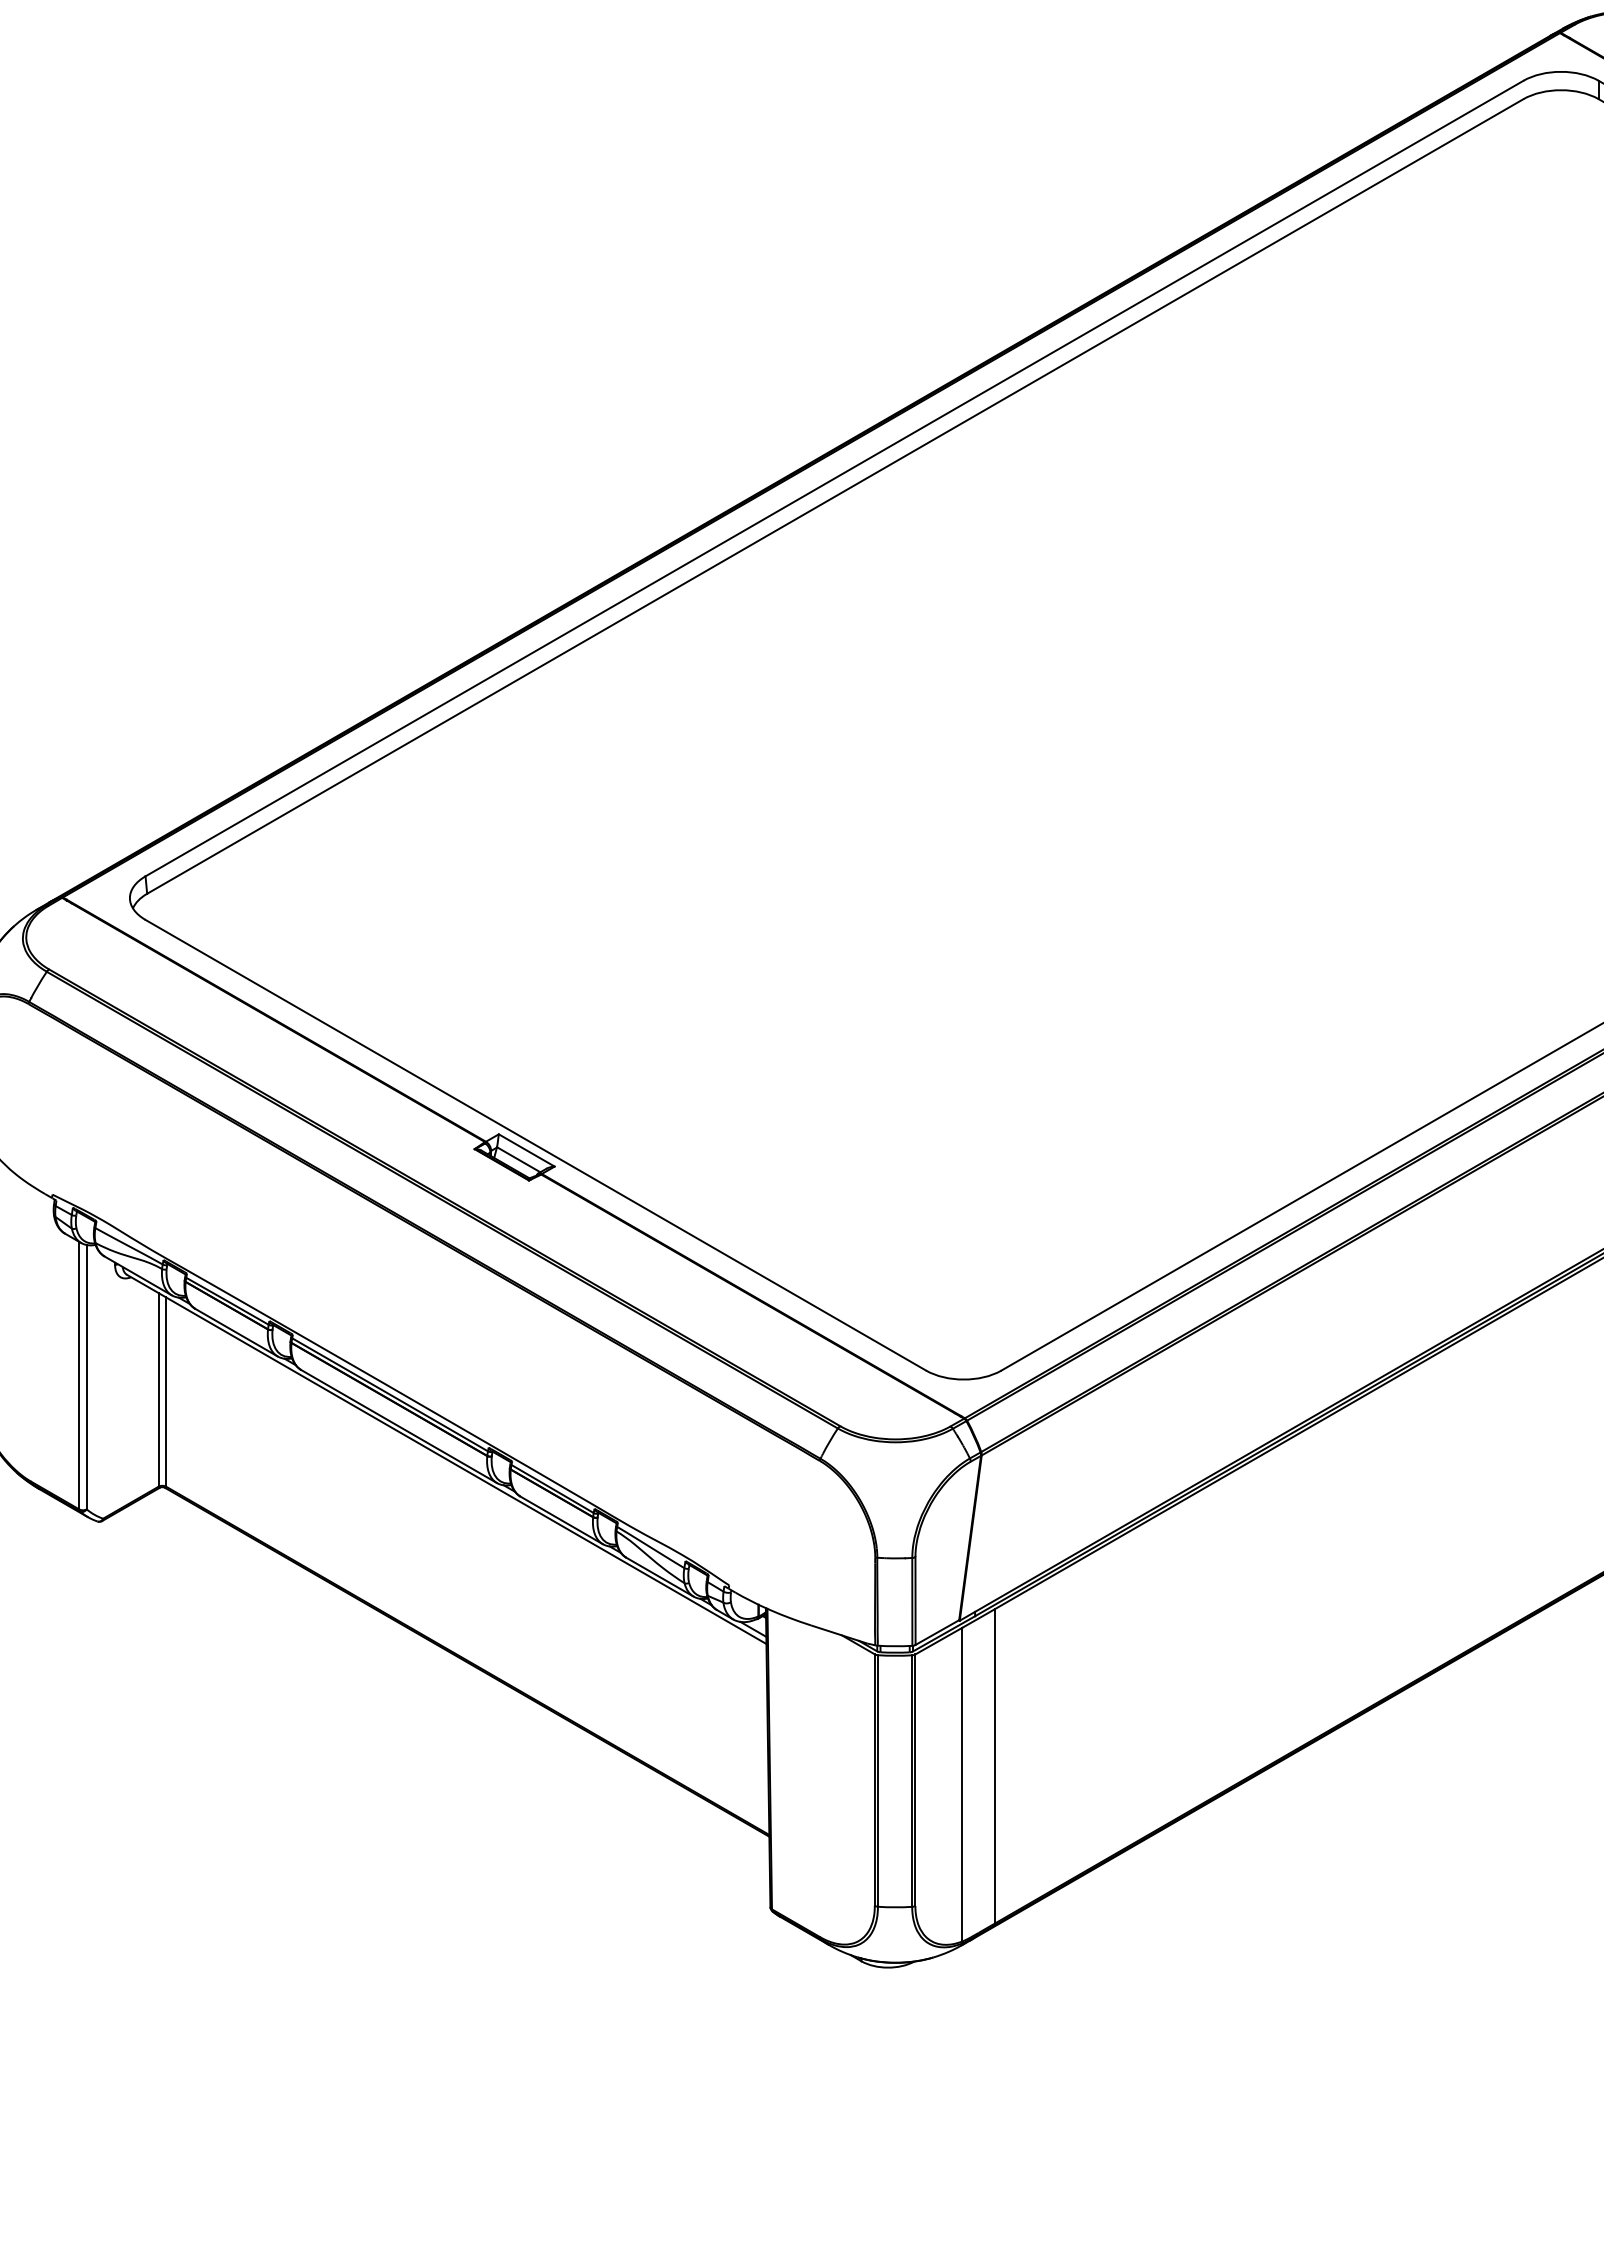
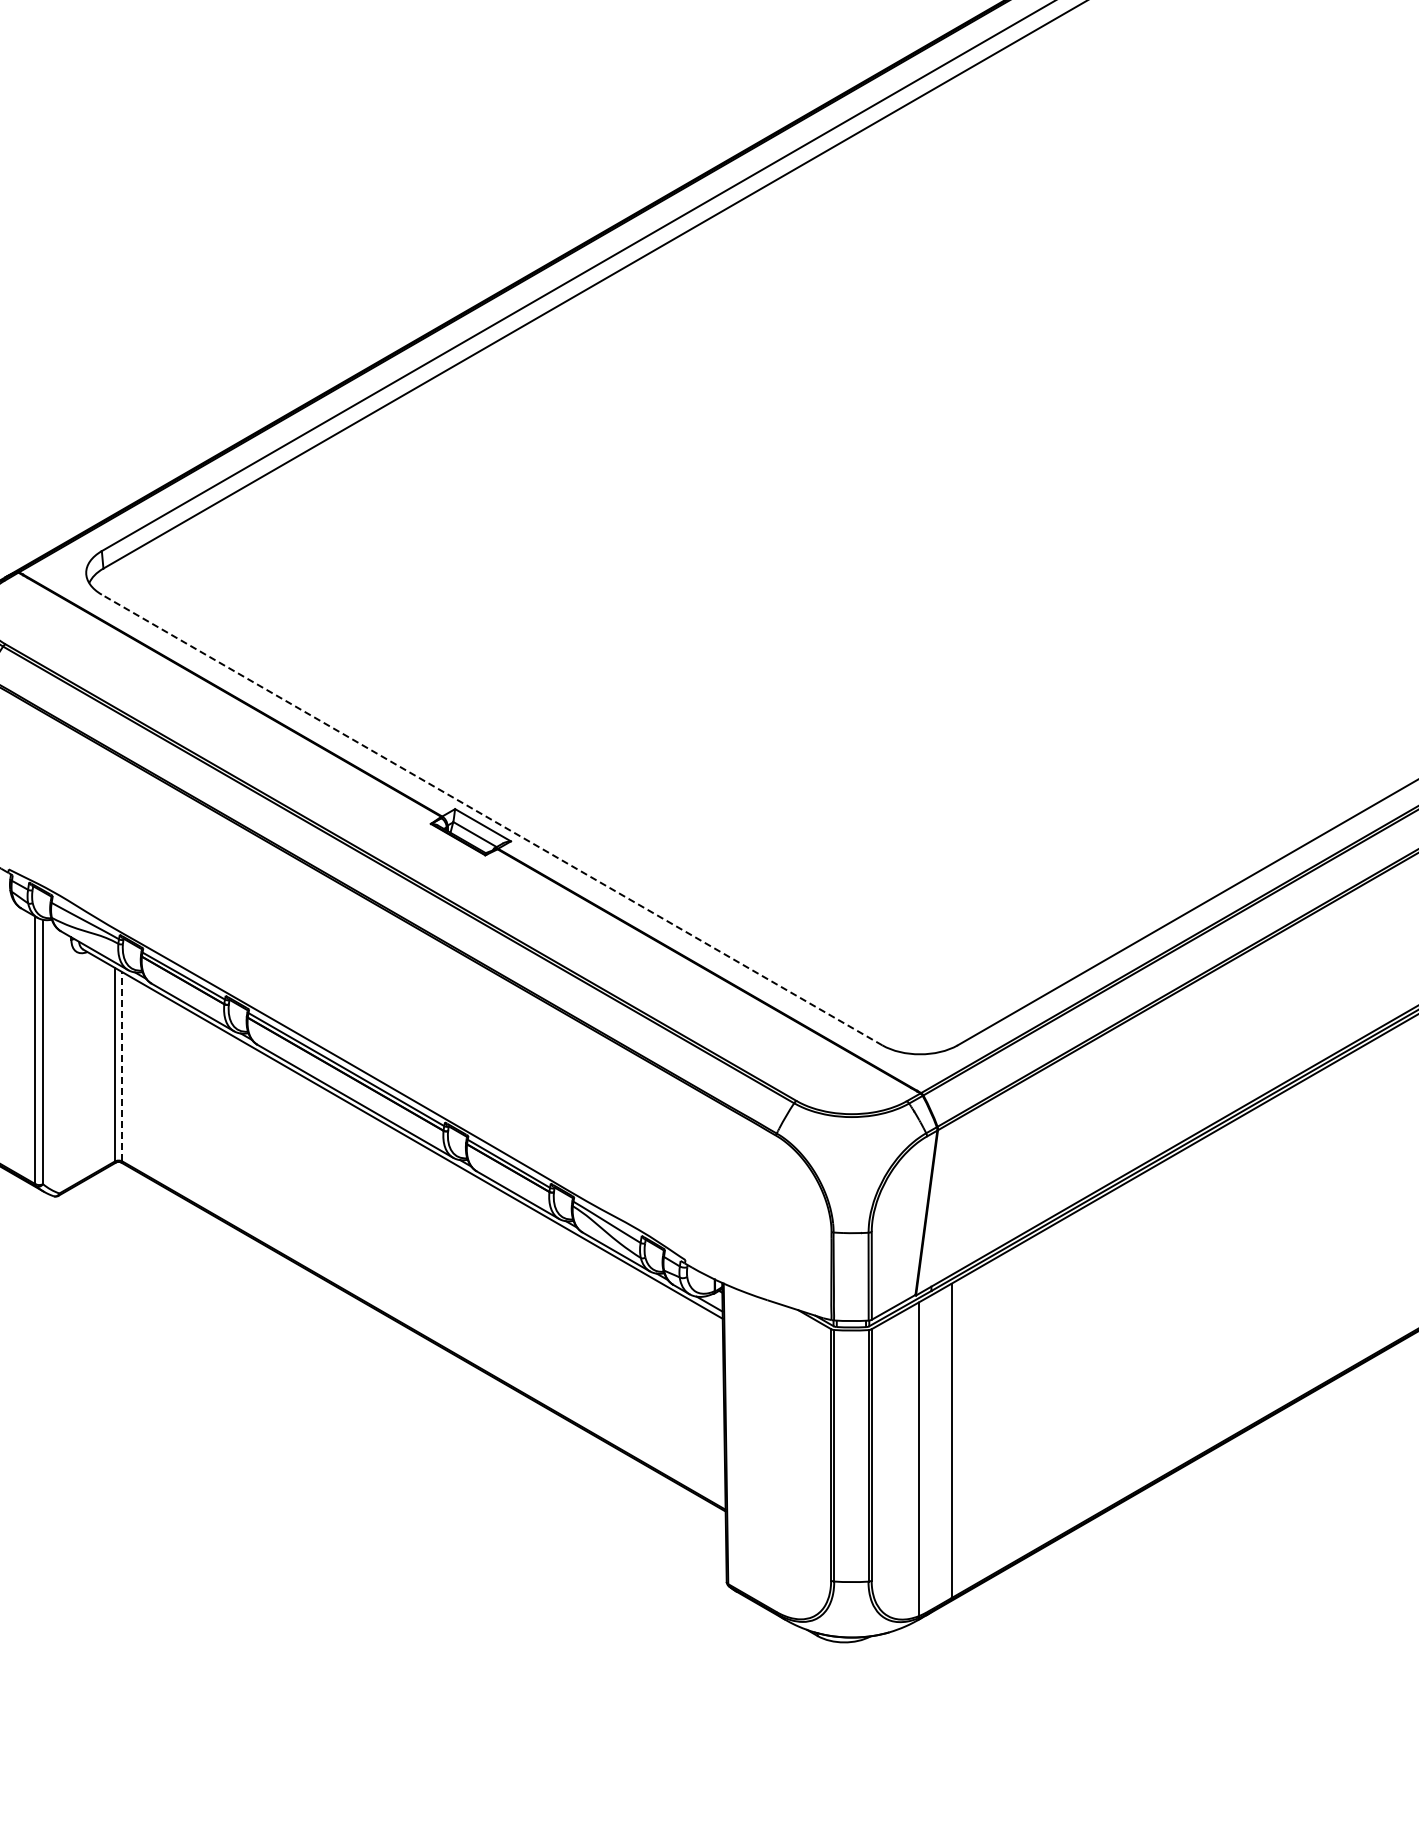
line: (535, 1145) -> (491, 820), solid -> dashed
line: (166, 1392) -> (122, 1067), solid -> dashed

